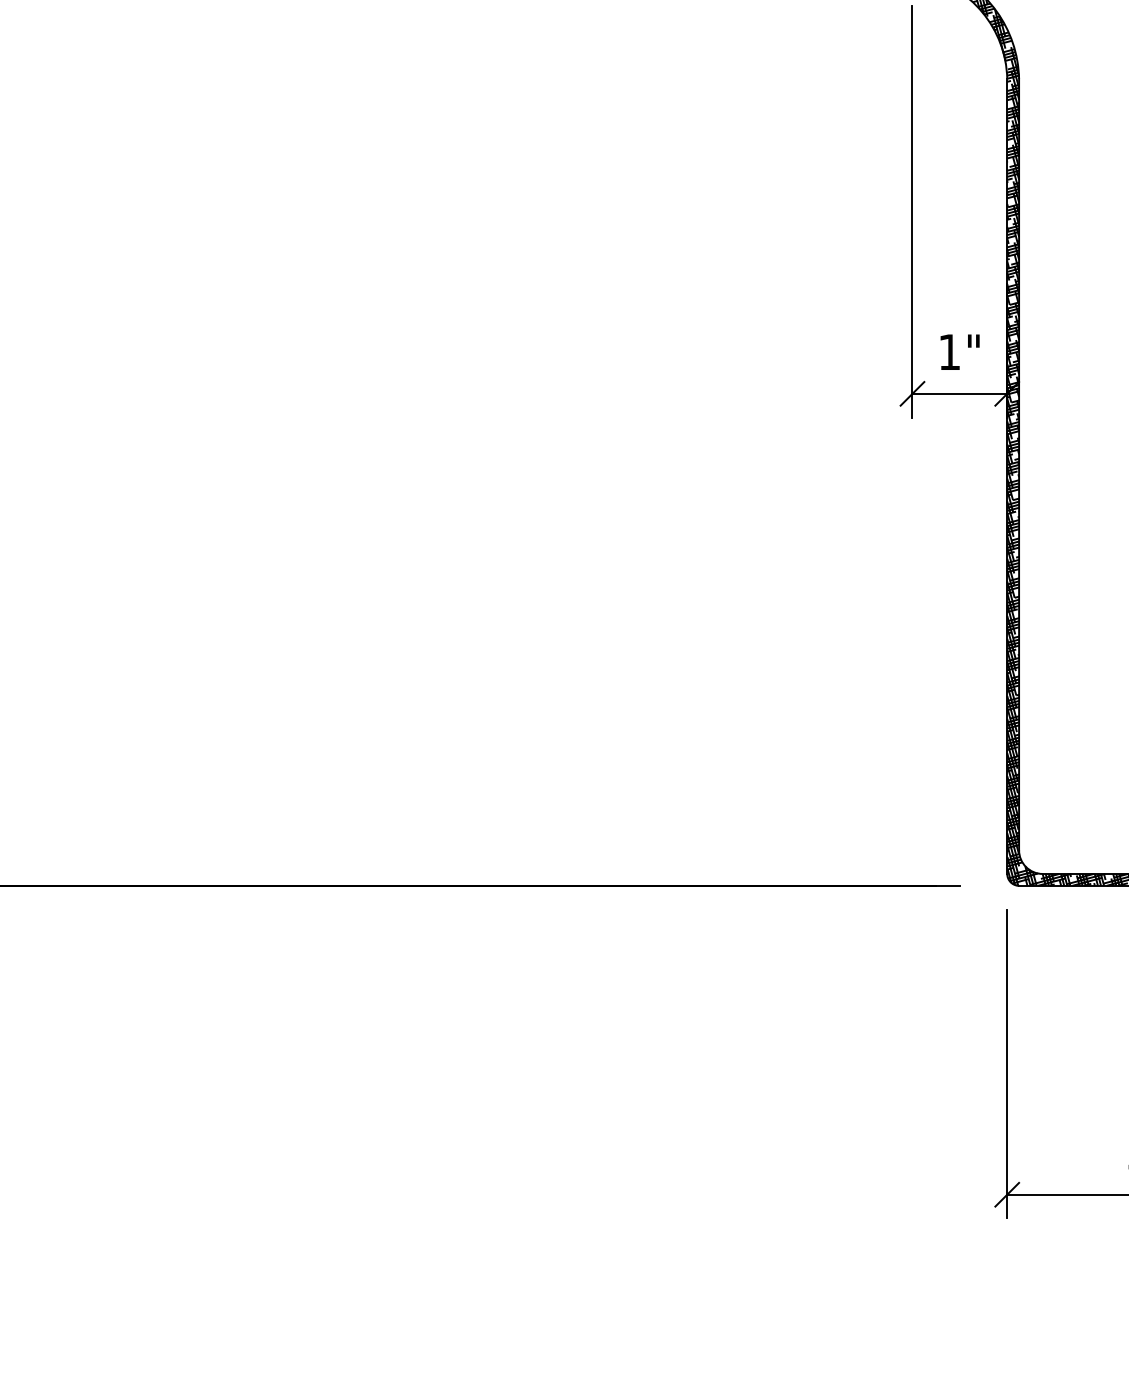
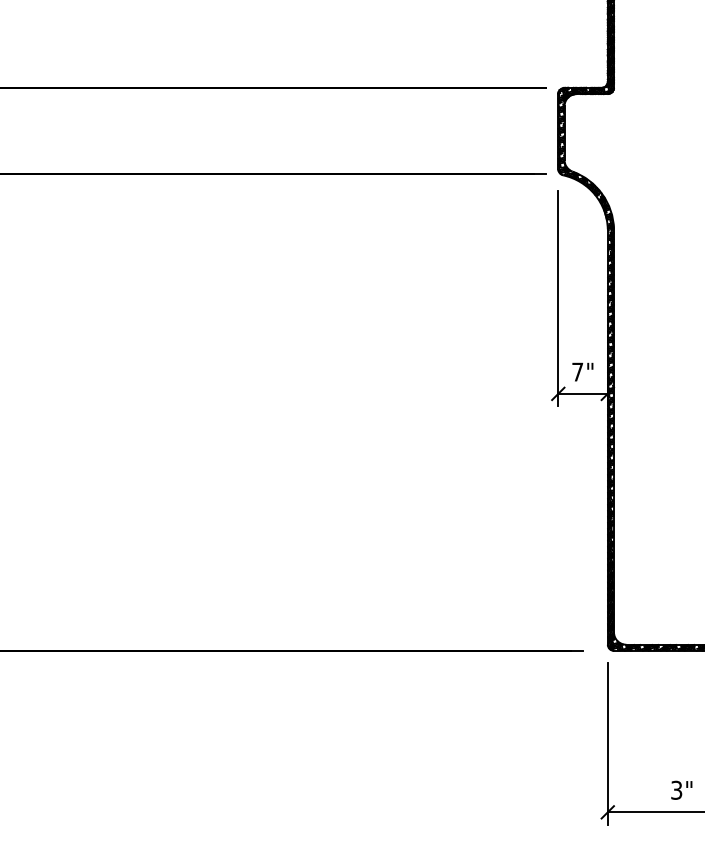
text: (949, 351) -> (577, 371), 1" -> 7"

